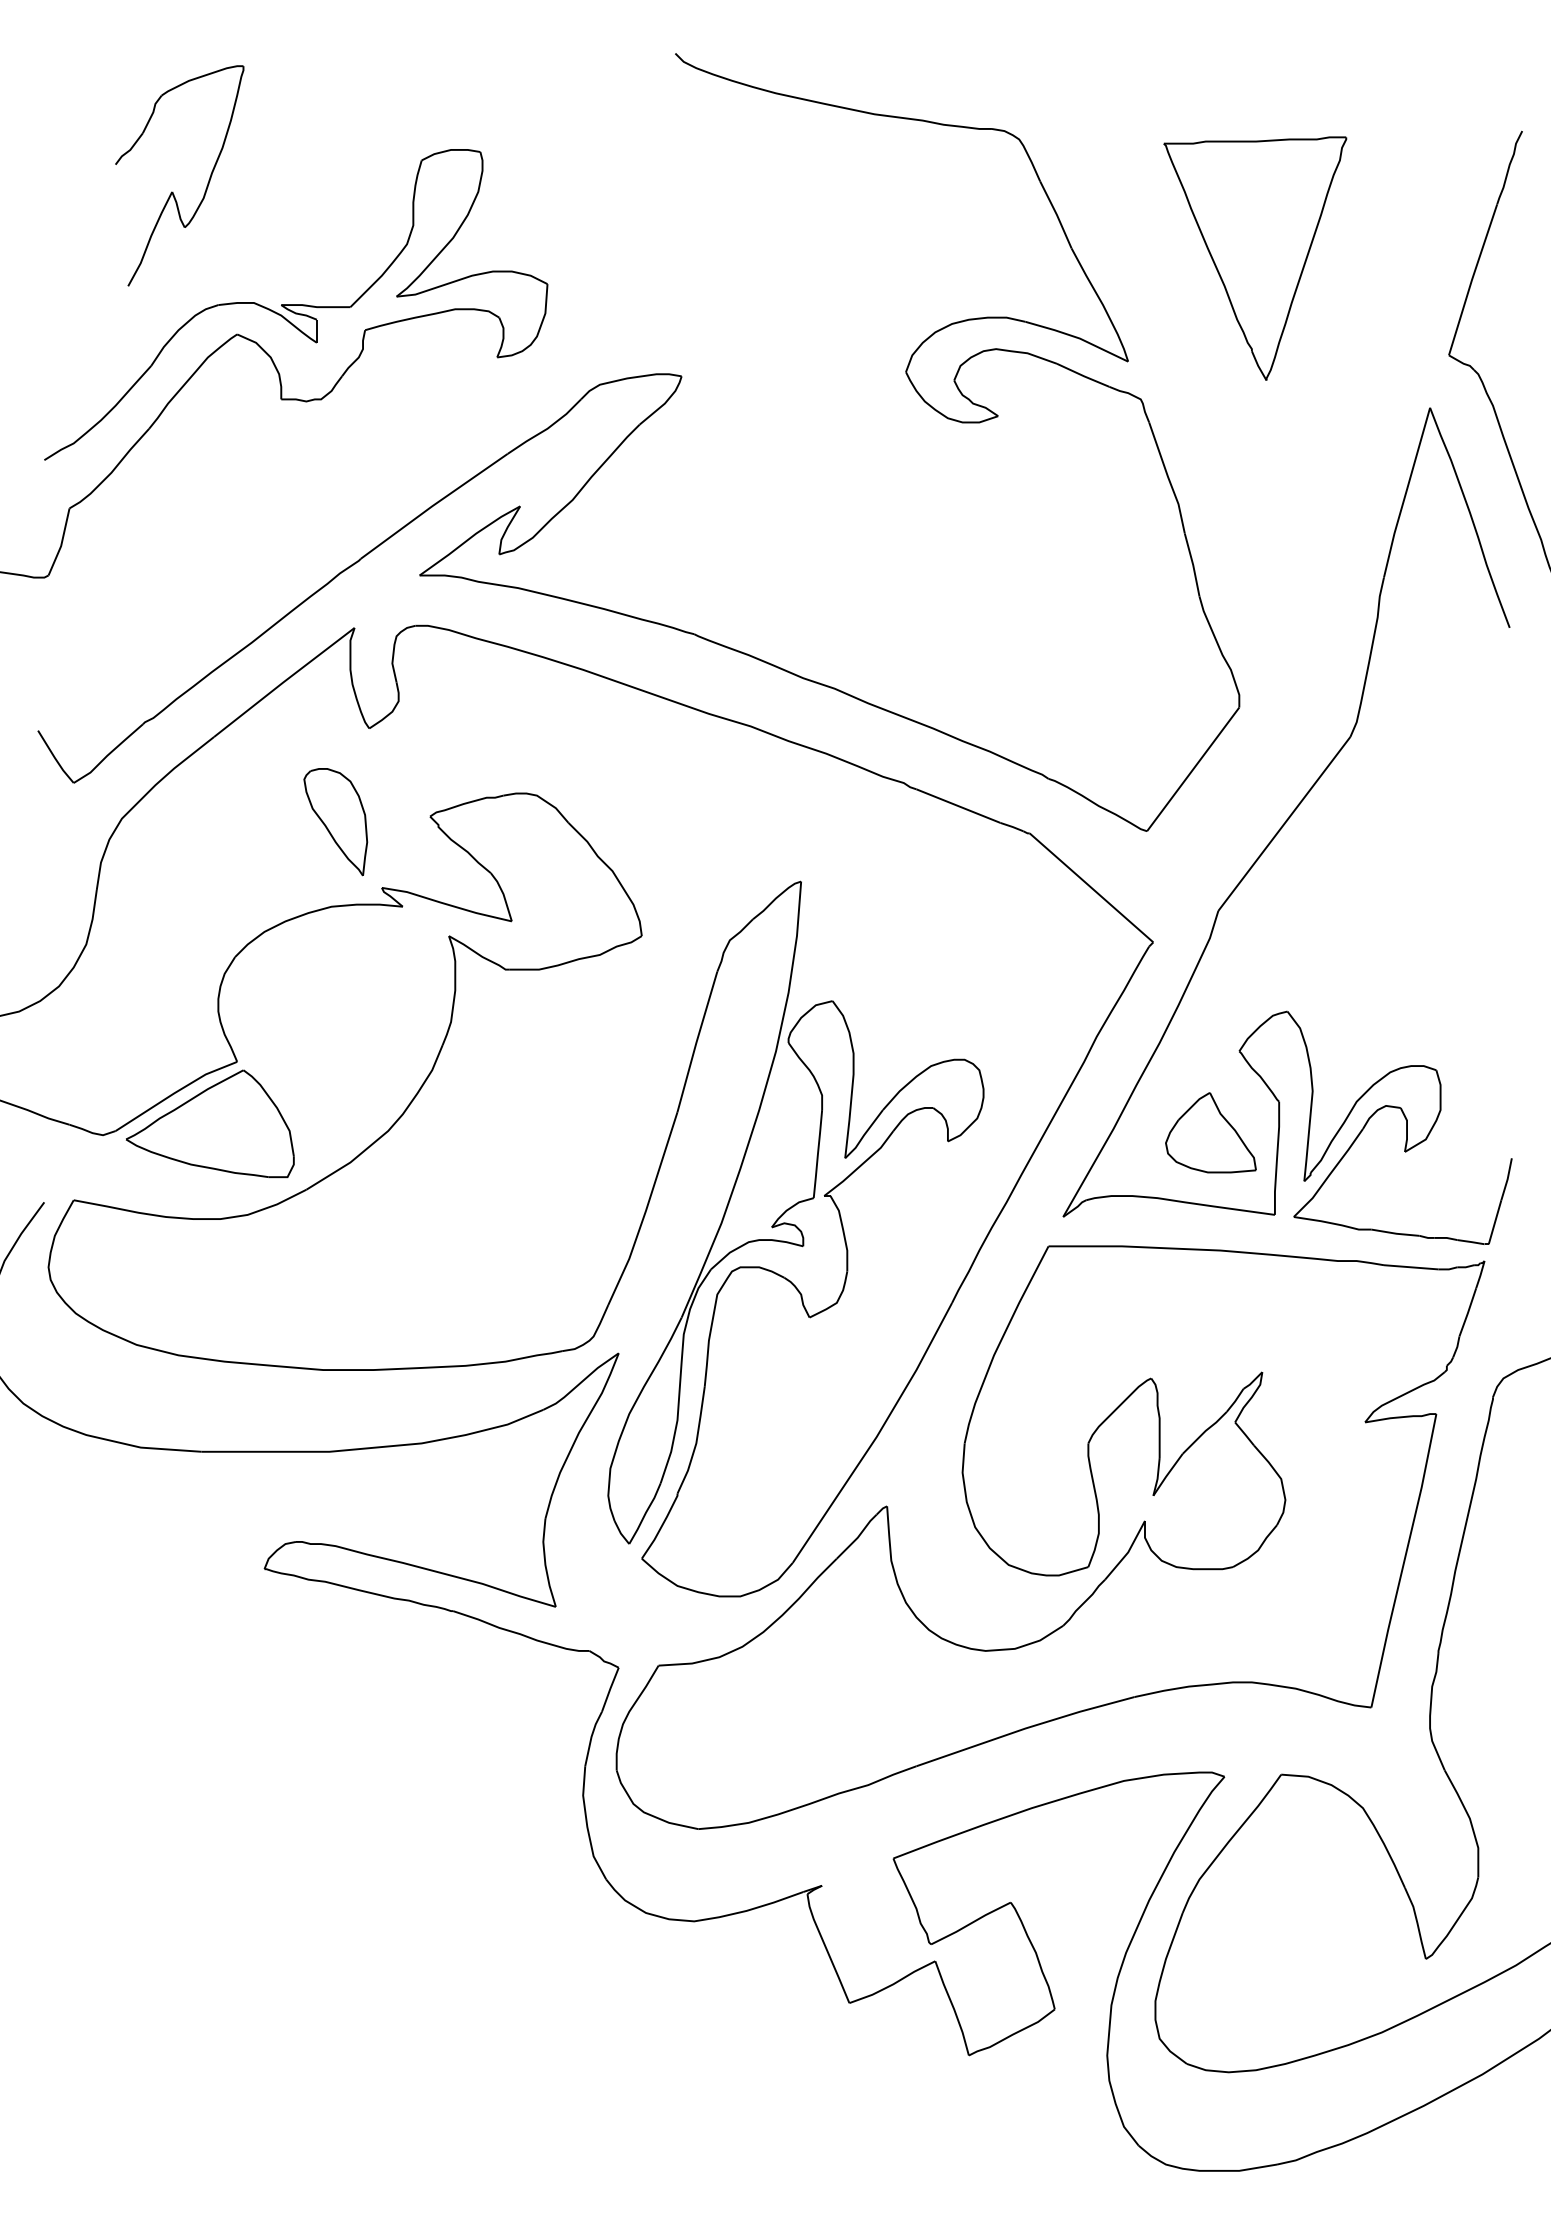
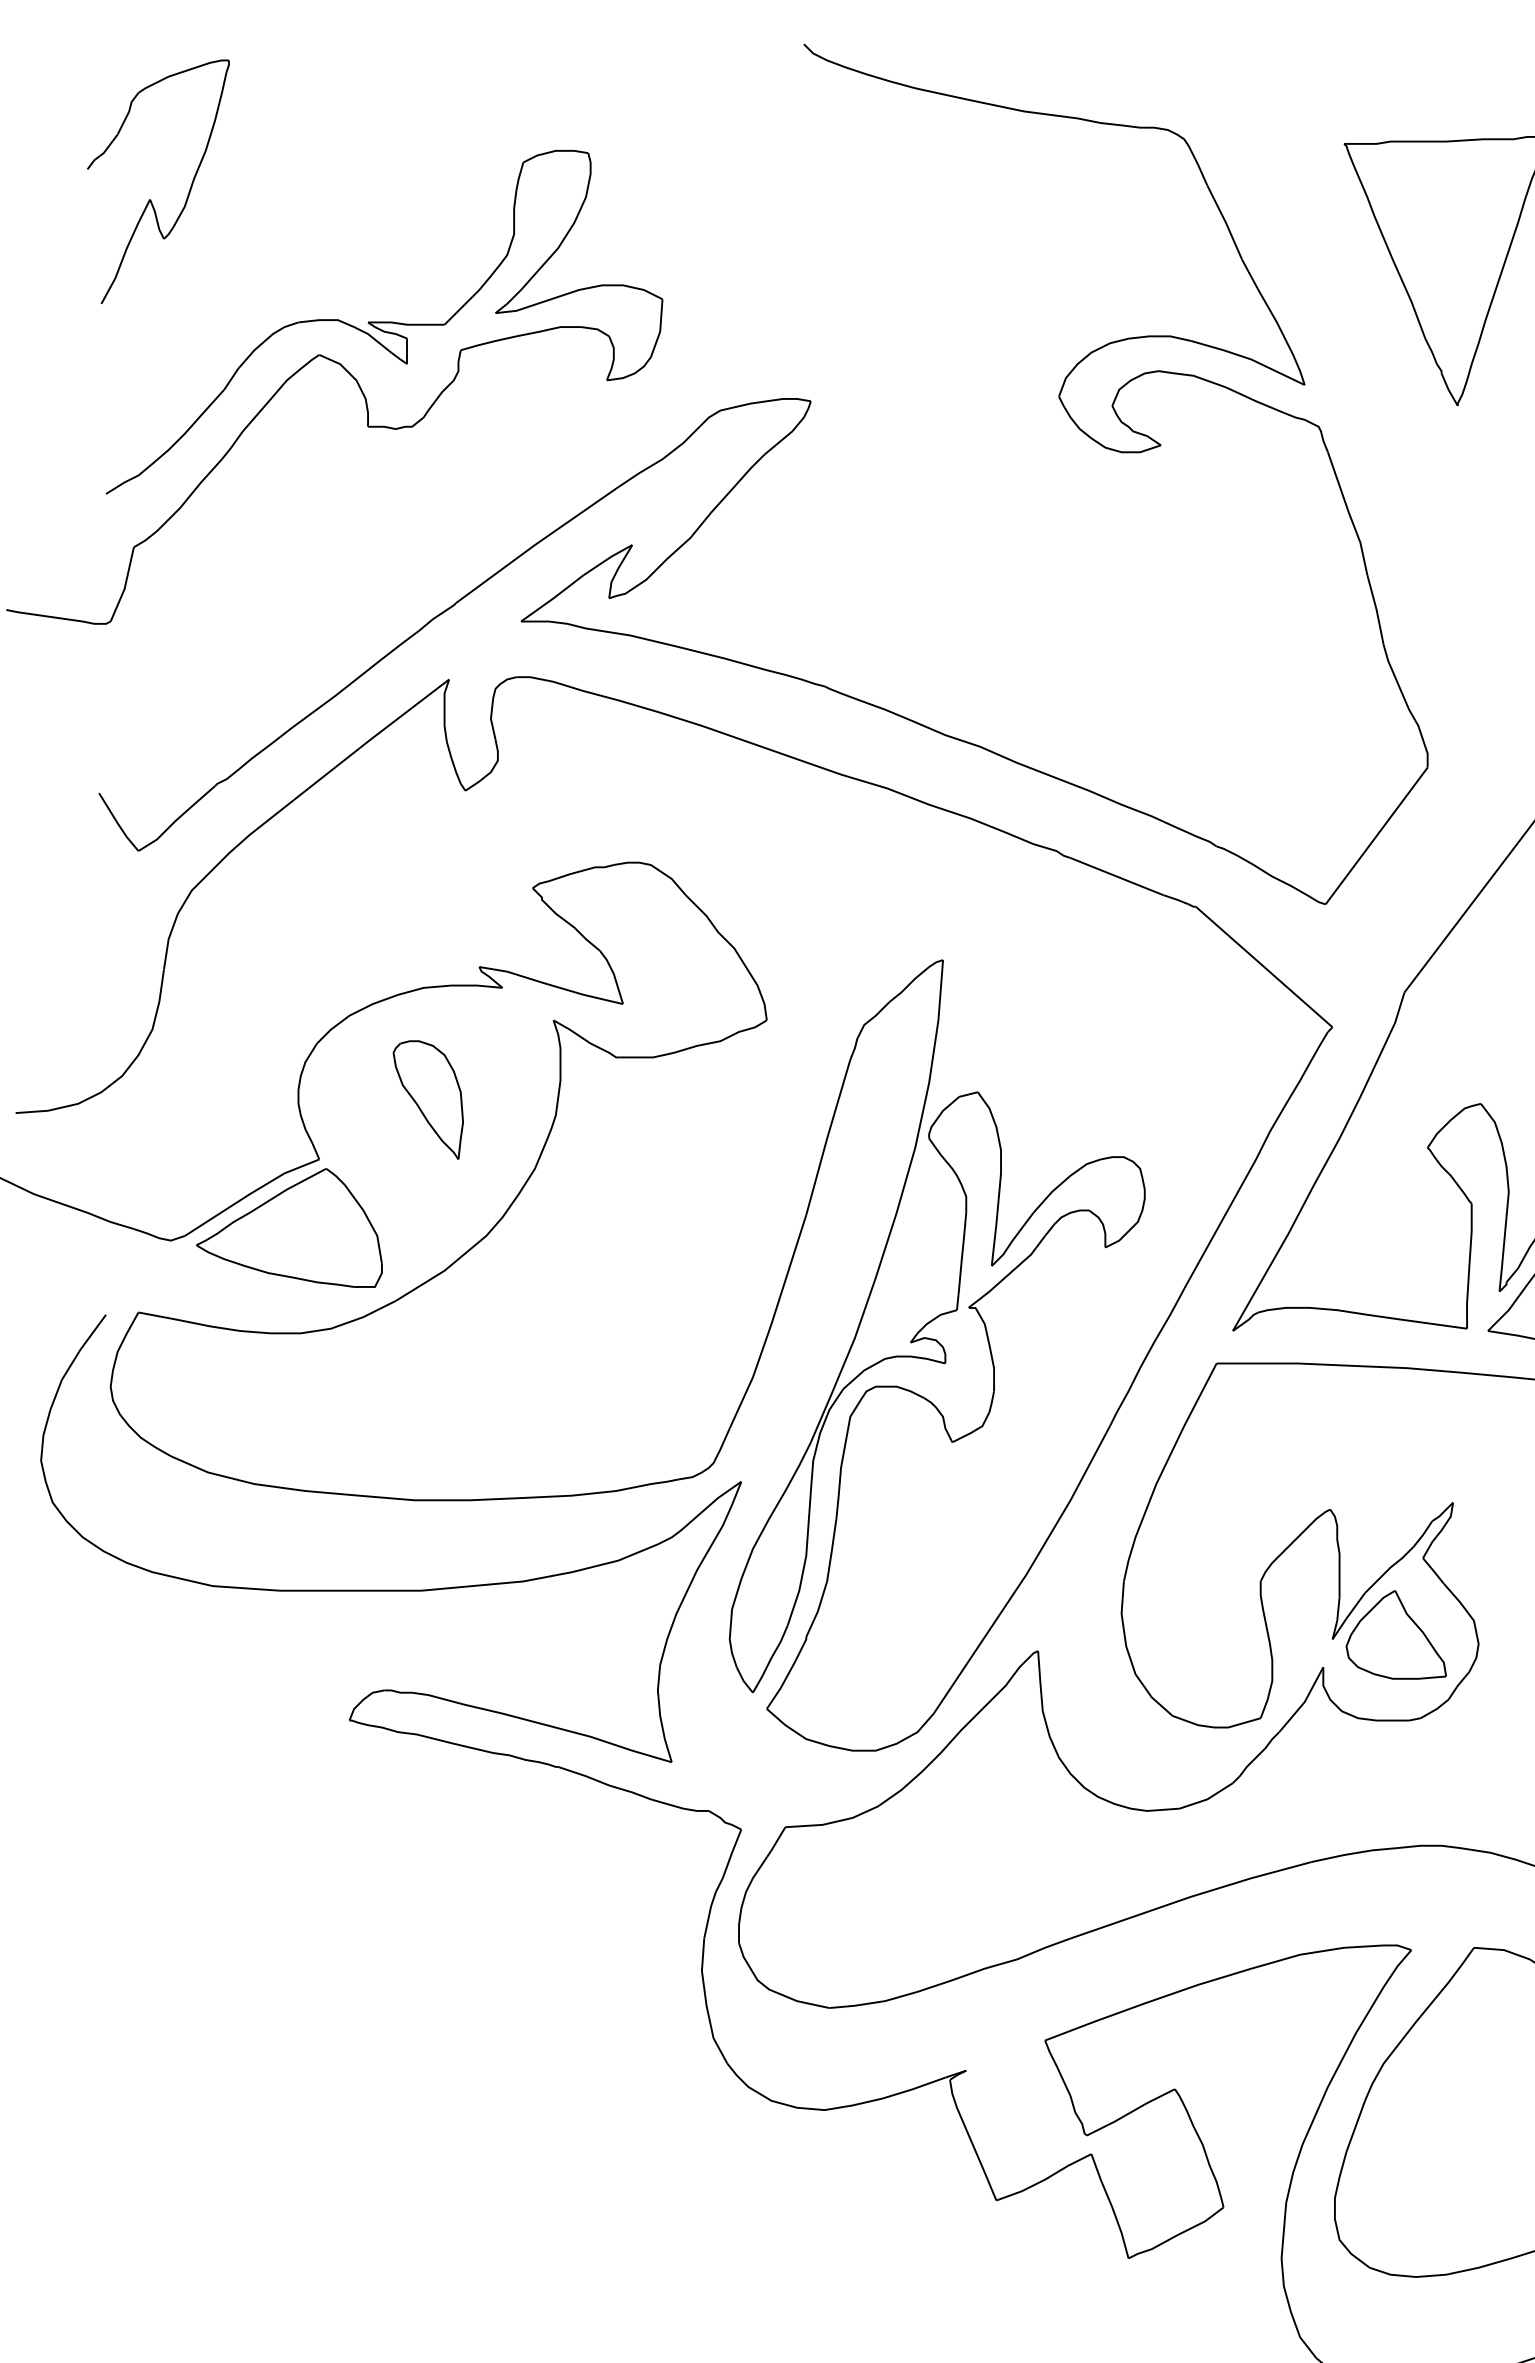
part: (172, 191) -> (150, 199), moved
part: (335, 822) -> (428, 1100), moved
part: (1210, 1132) -> (1395, 1634), moved

